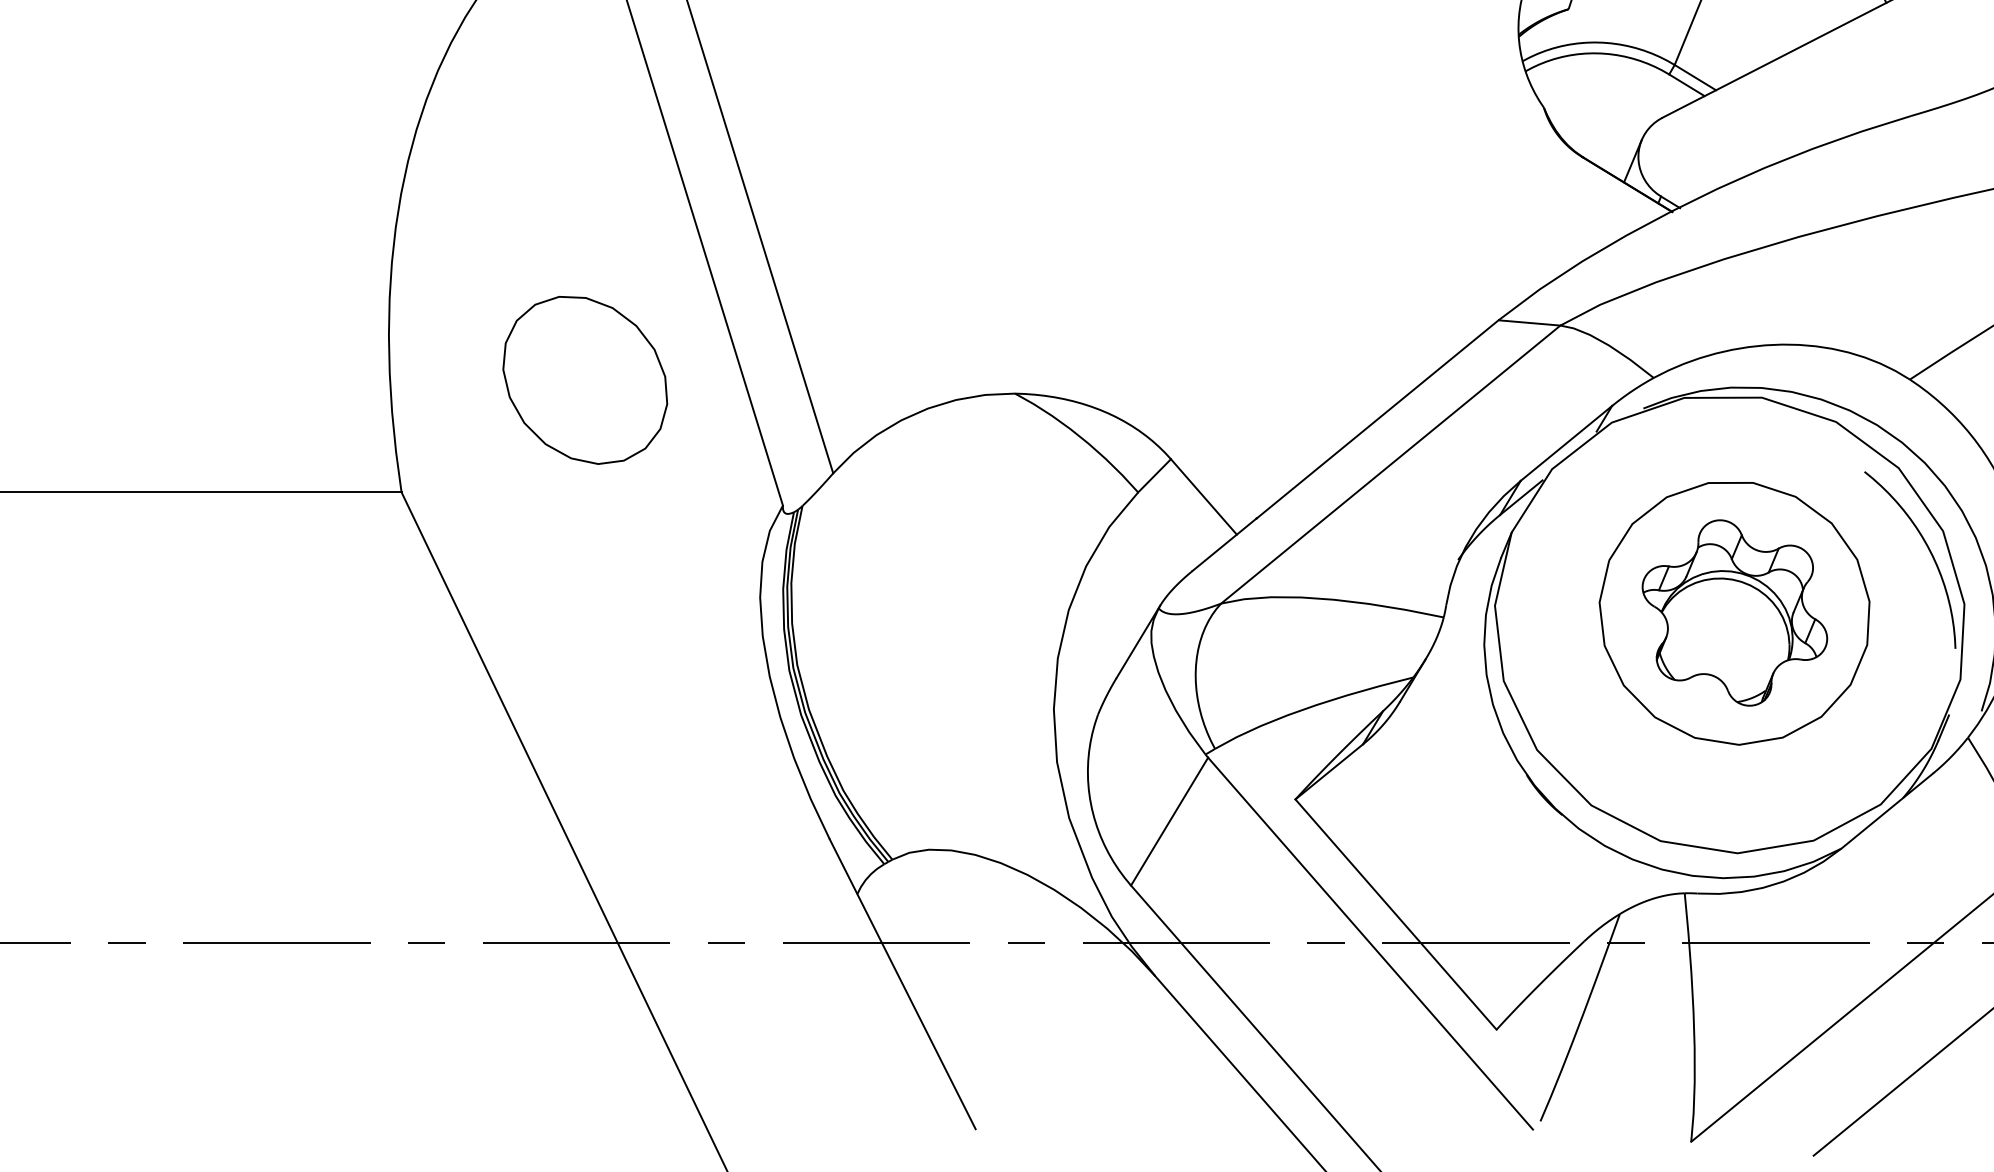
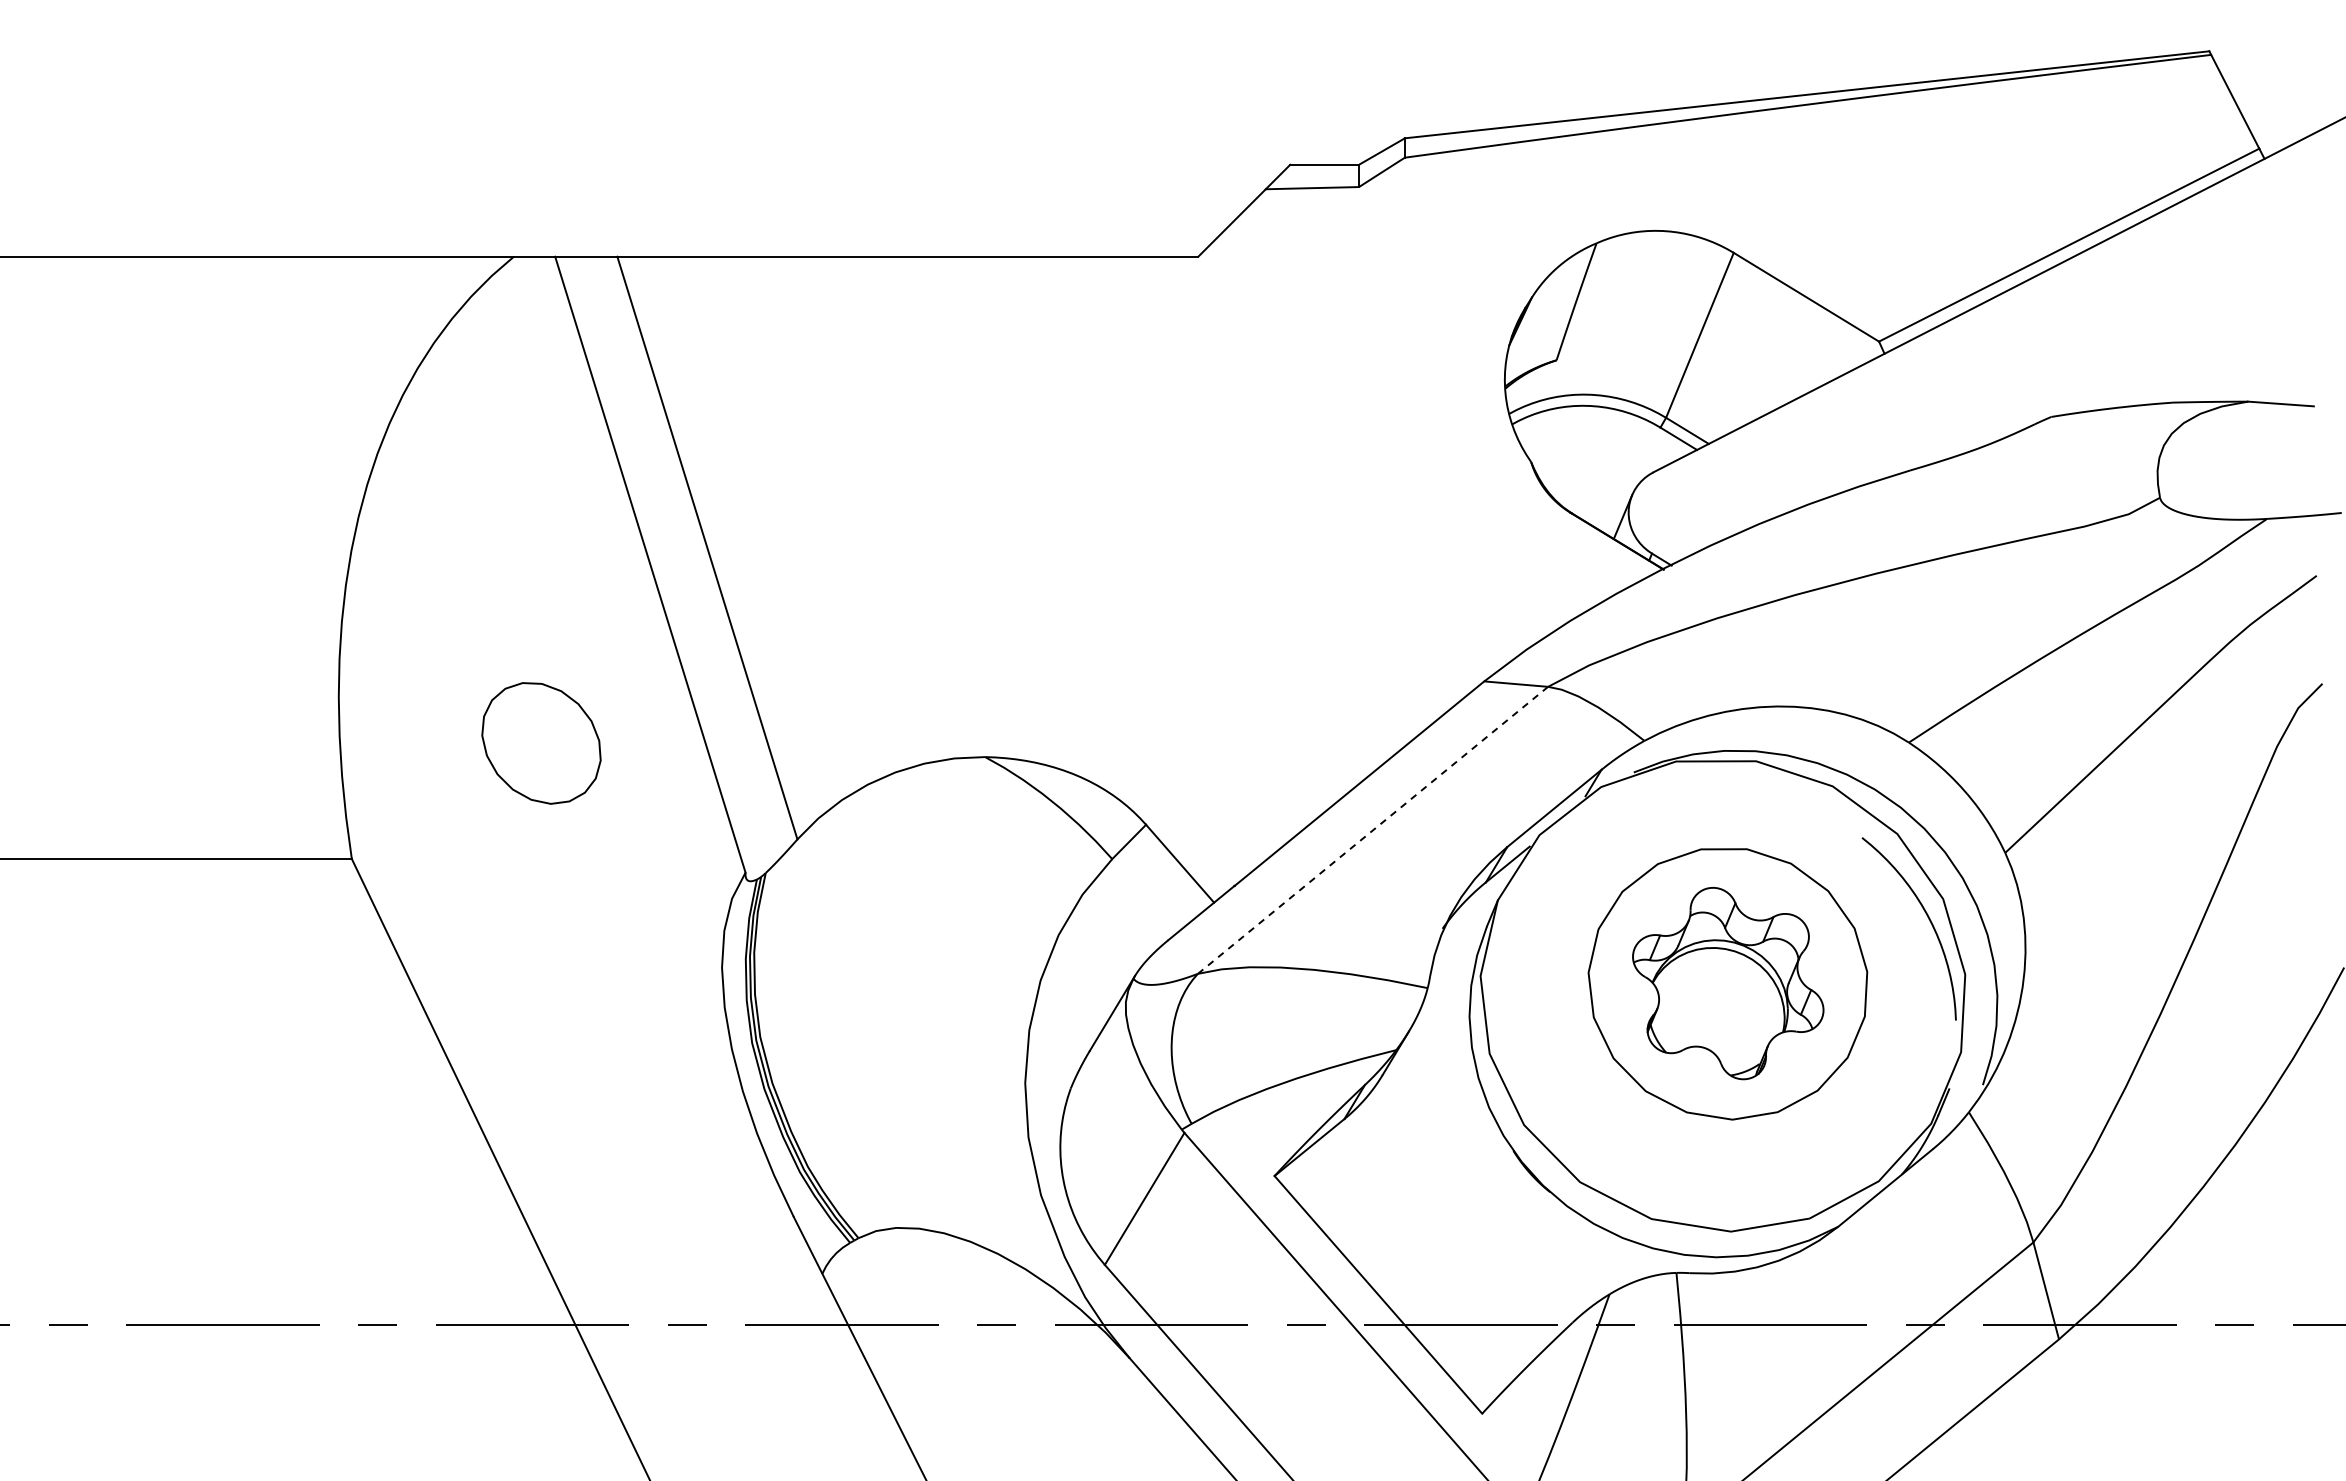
part: (585, 380) -> (541, 743), size x0.7
line: (1391, 464) -> (1373, 830), solid -> dashed

